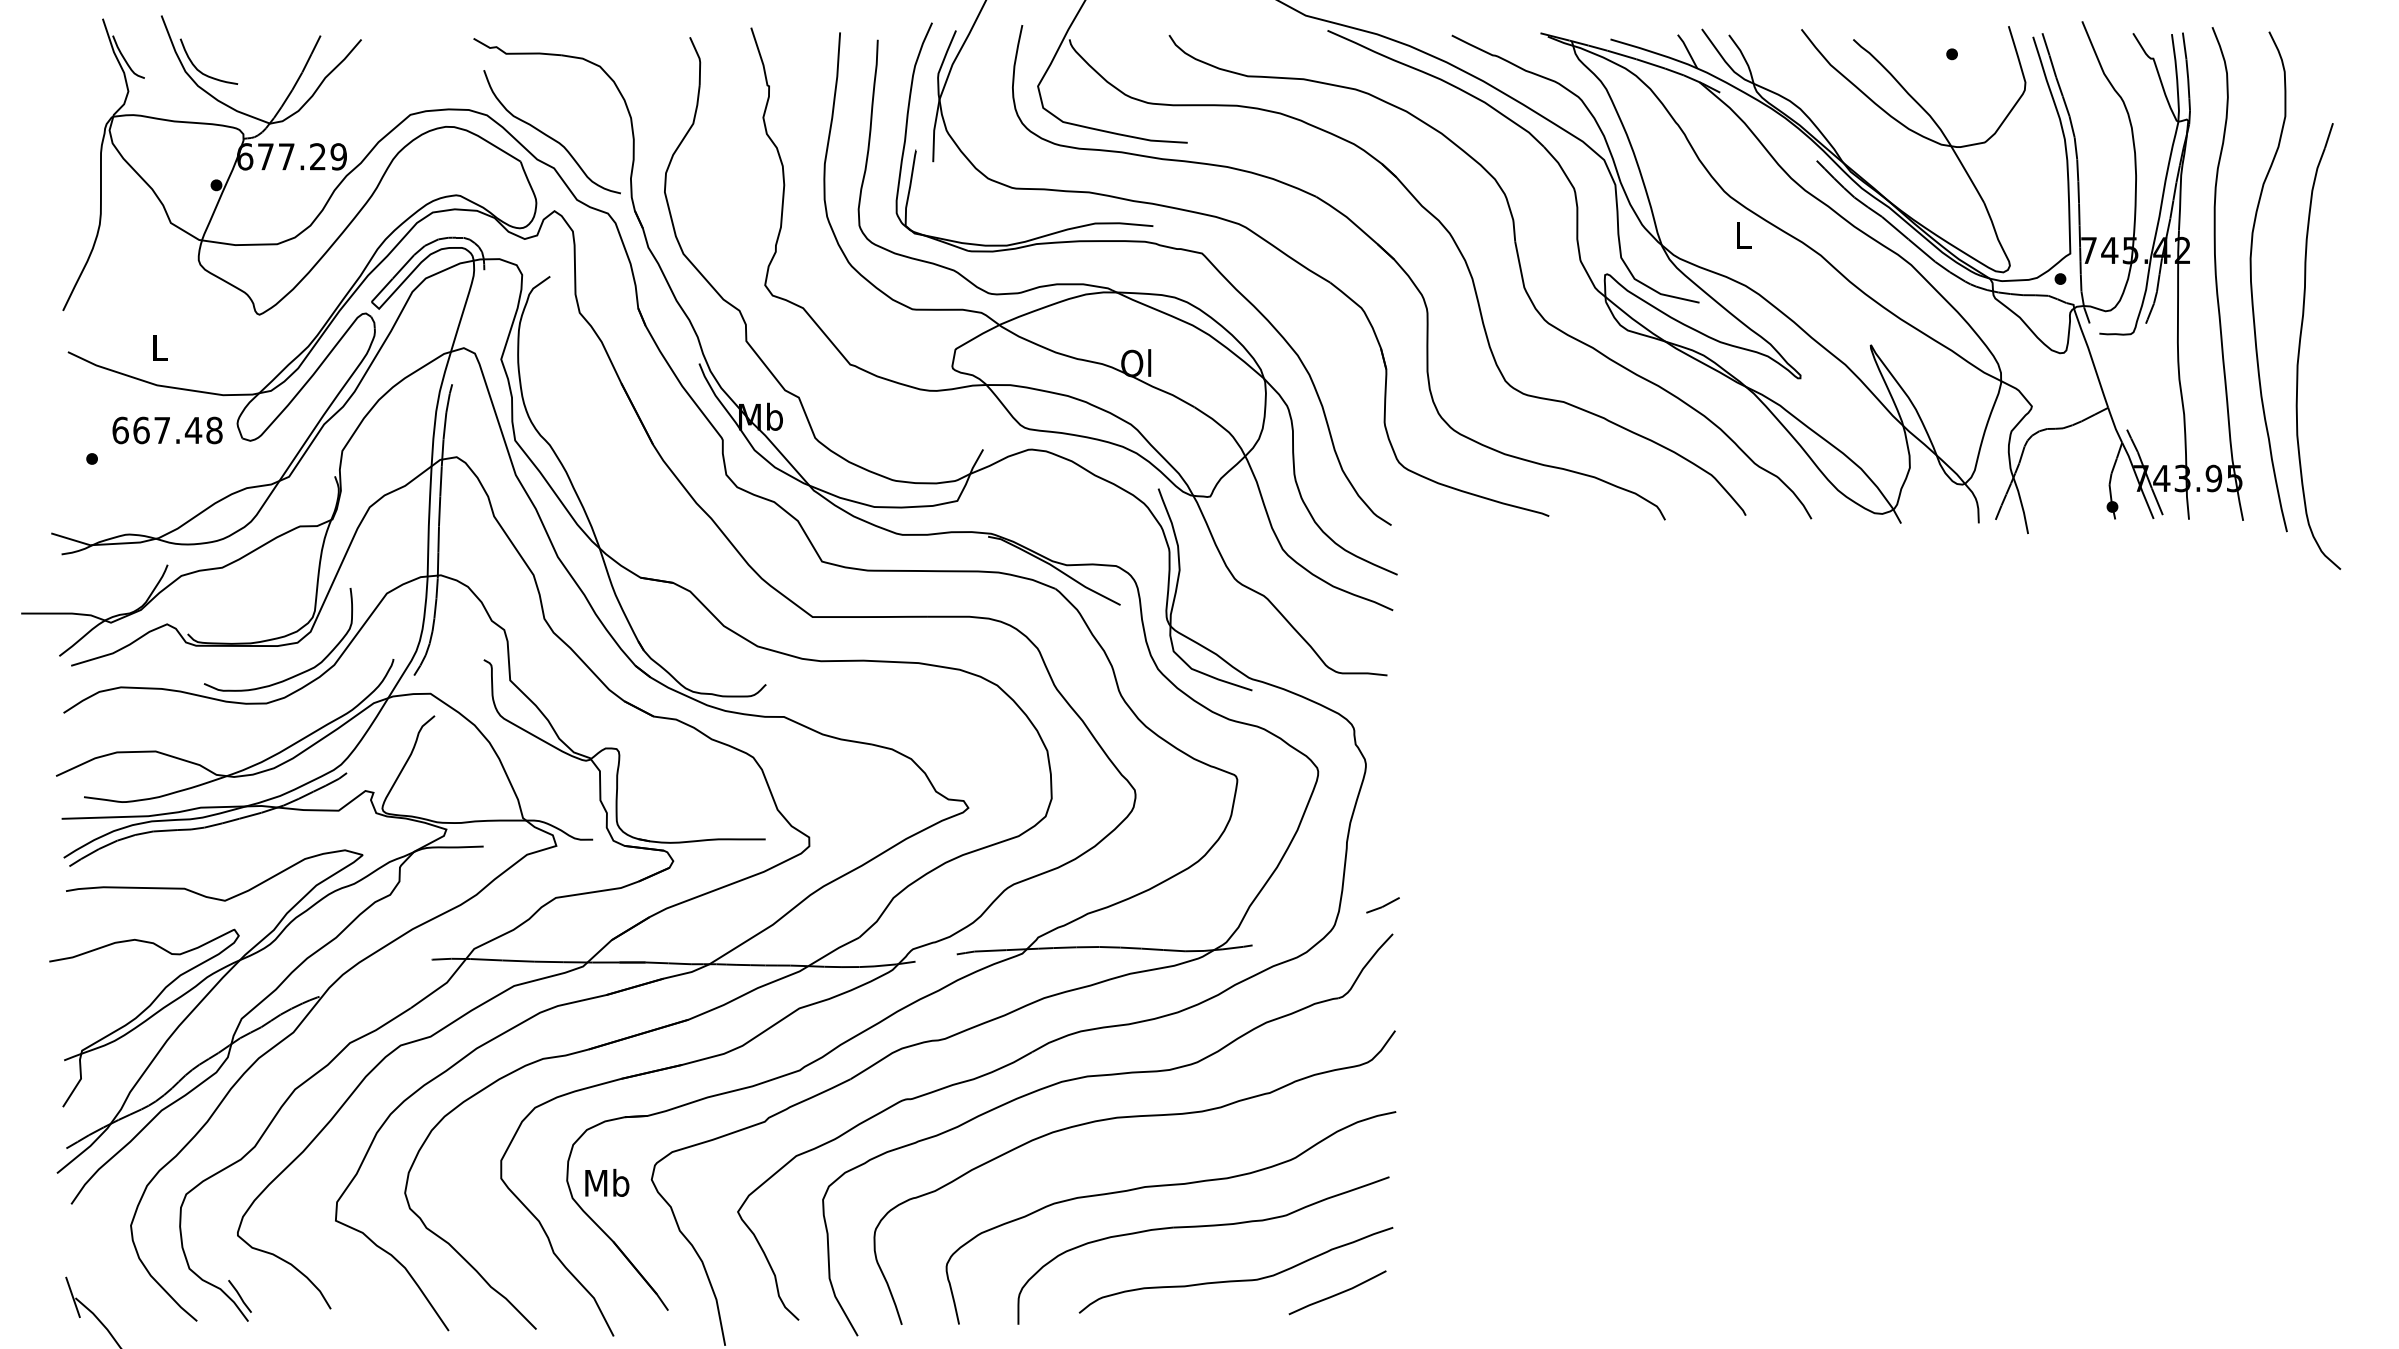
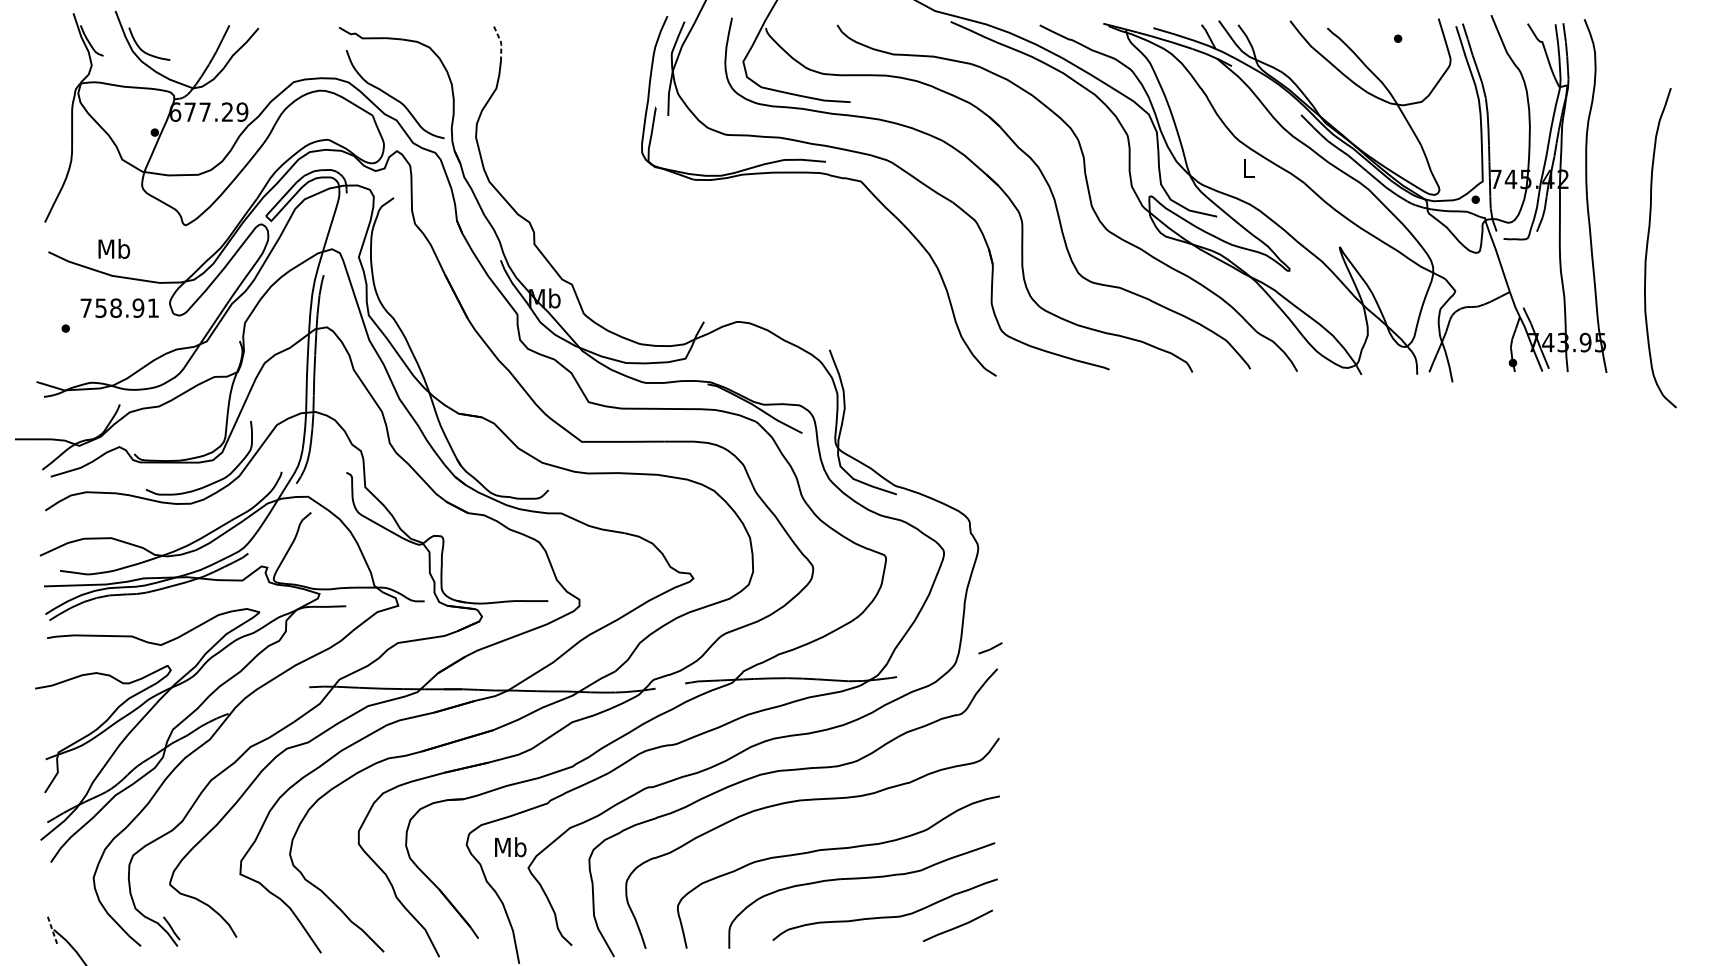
line: (699, 60) -> (500, 43), solid -> dashed
curve: (2252, 284) -> (1613, 203), removed
text: (159, 347) -> (114, 248), L -> Mb
part: (1073, 351) -> (768, 251), removed
text: (167, 430) -> (119, 308), 667.48 -> 758.91
text: (607, 1182) -> (510, 846), moved
line: (73, 1297) -> (52, 929), solid -> dashed

